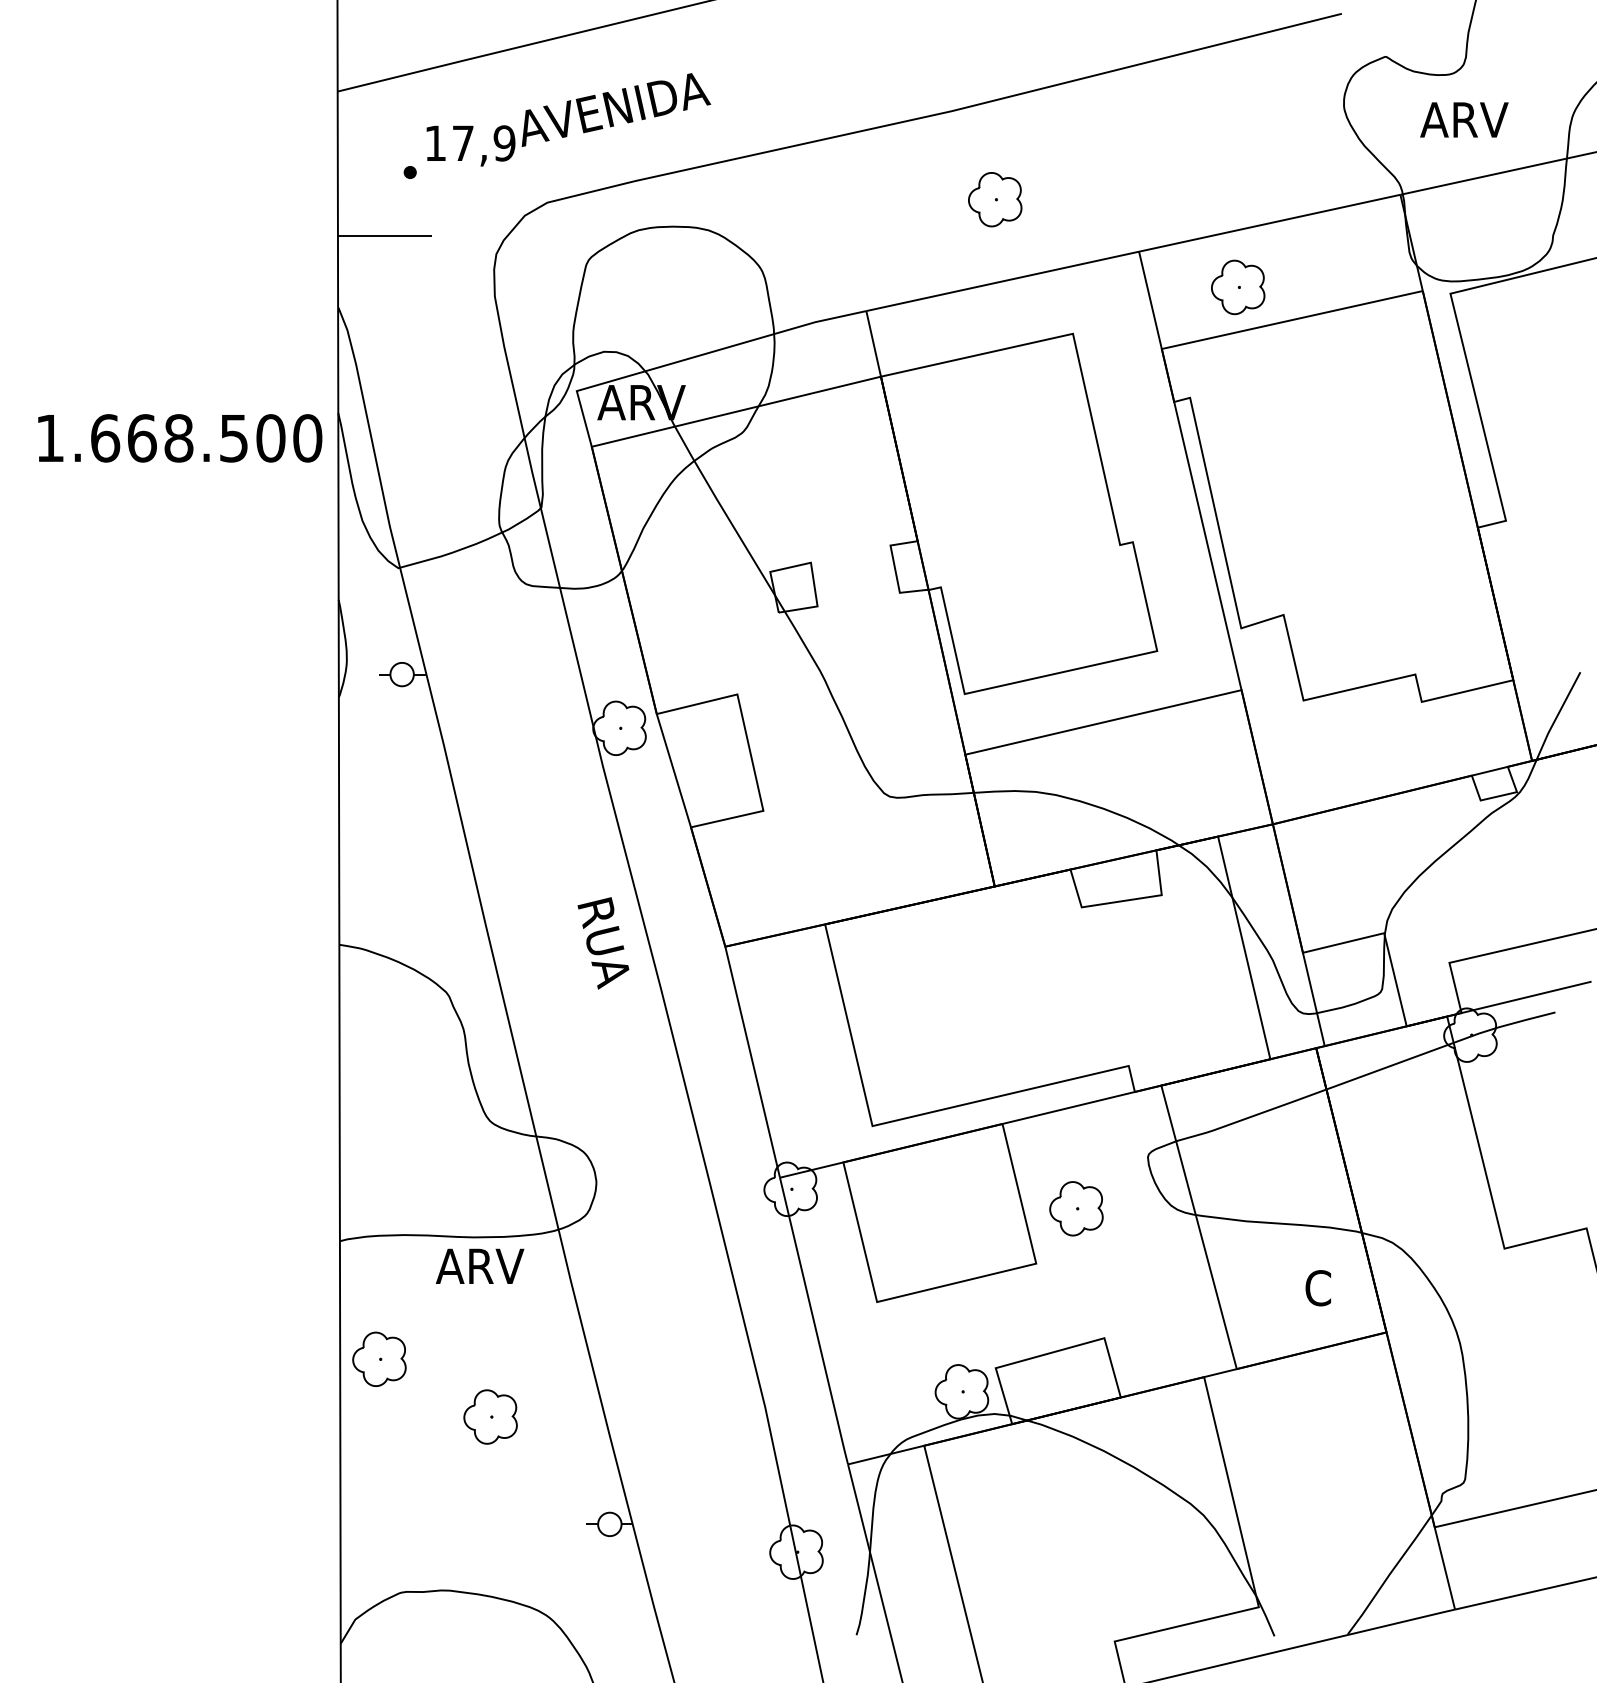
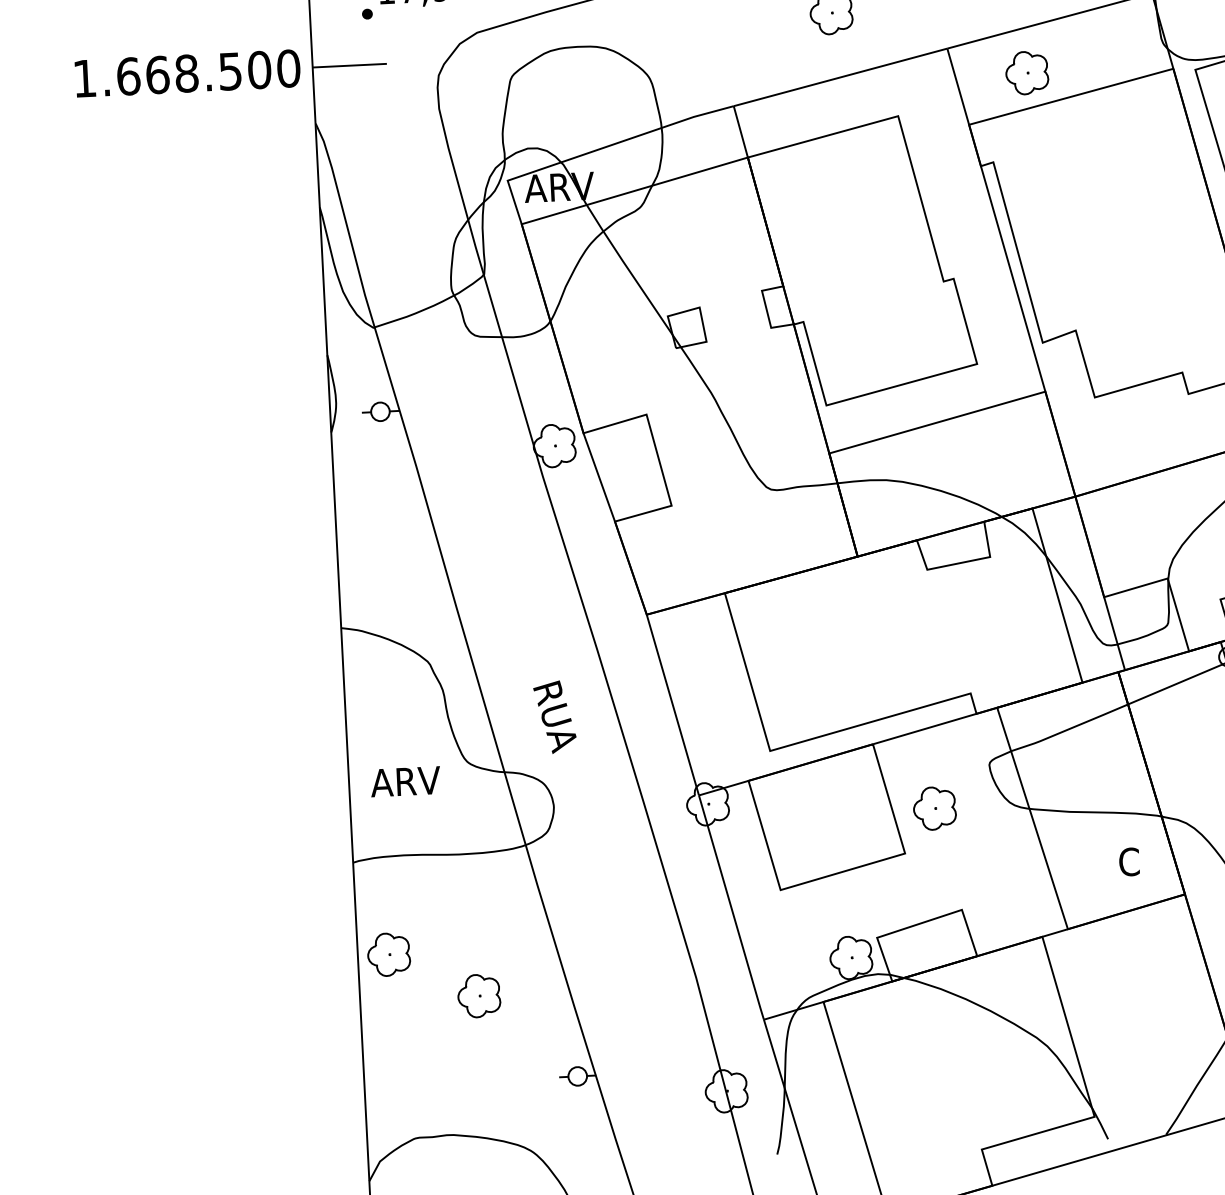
text: (180, 438) -> (188, 73), moved
text: (603, 943) -> (555, 717), moved
text: (479, 1265) -> (405, 781), moved

